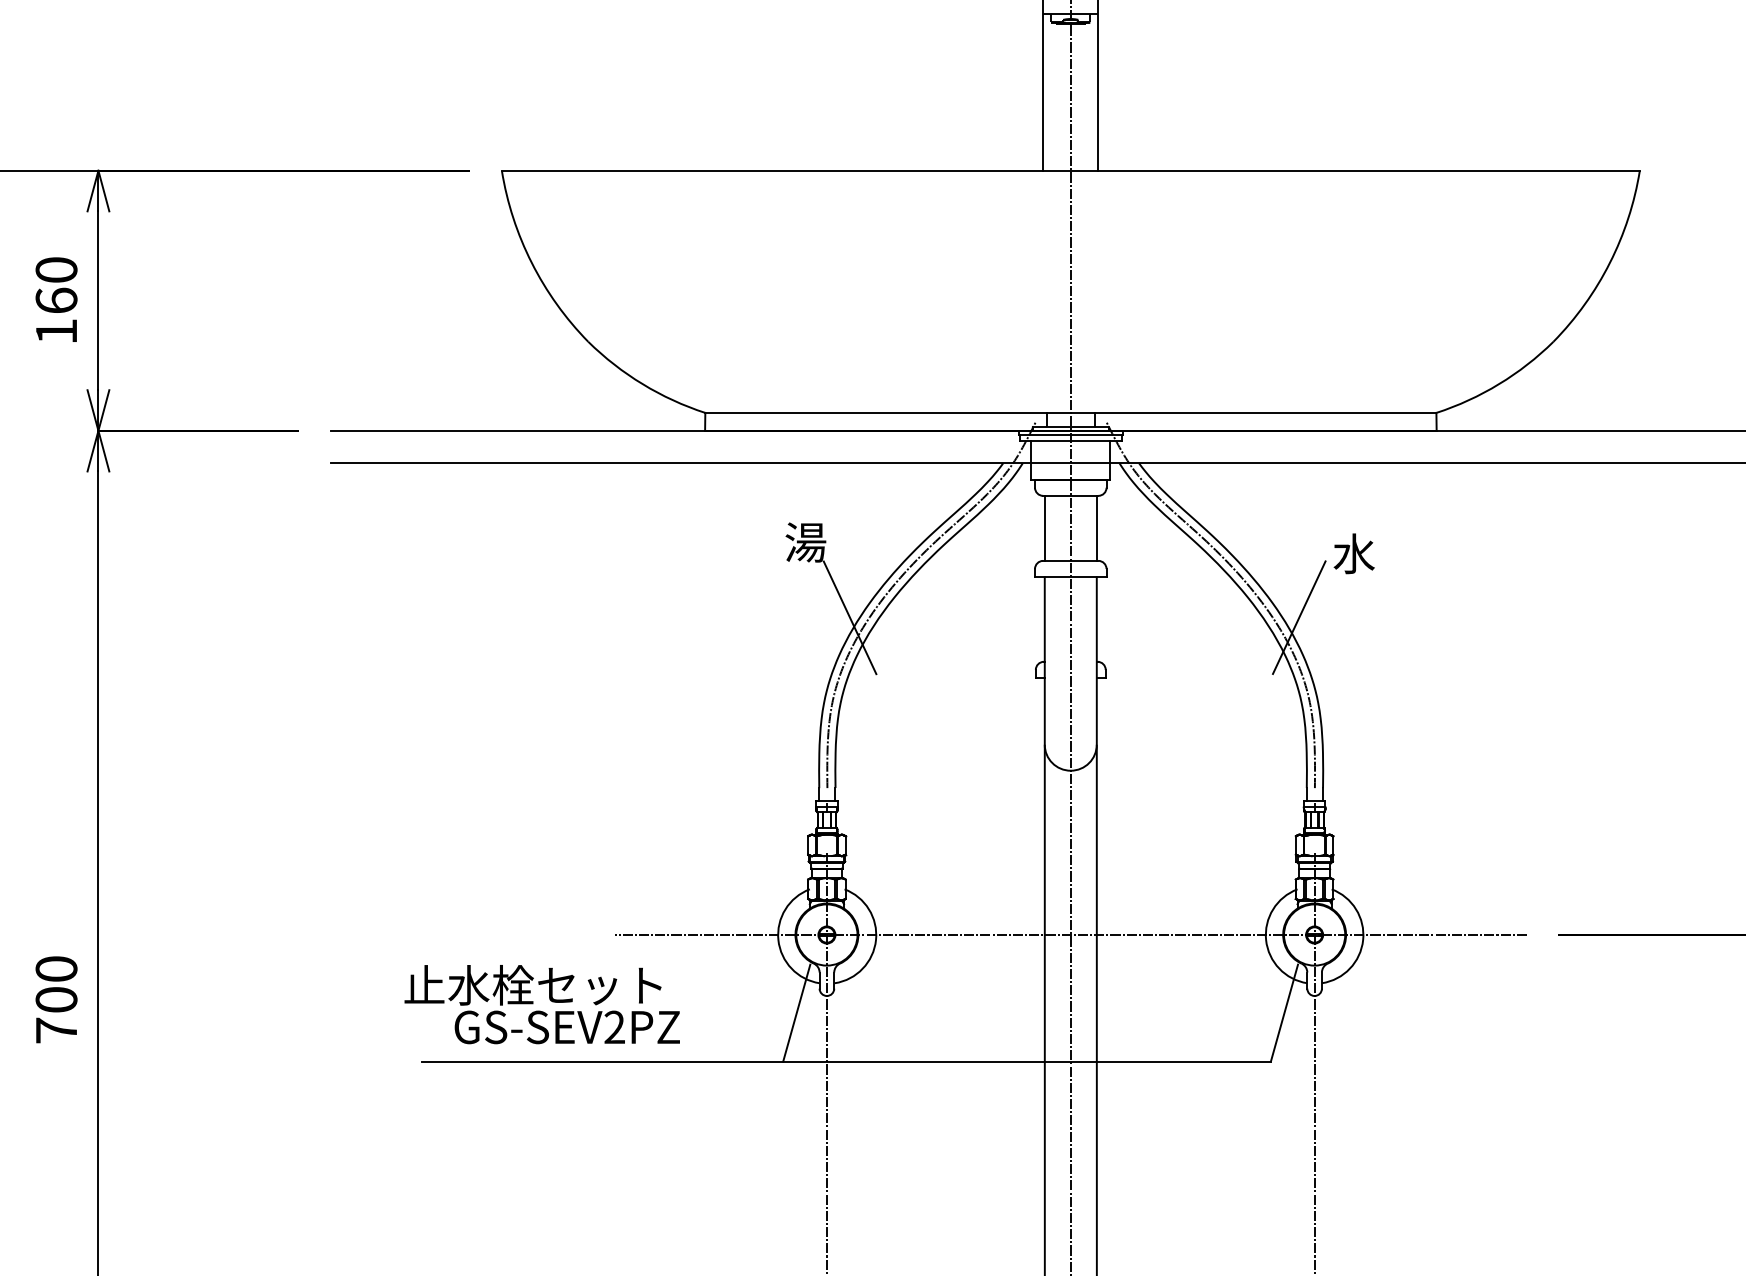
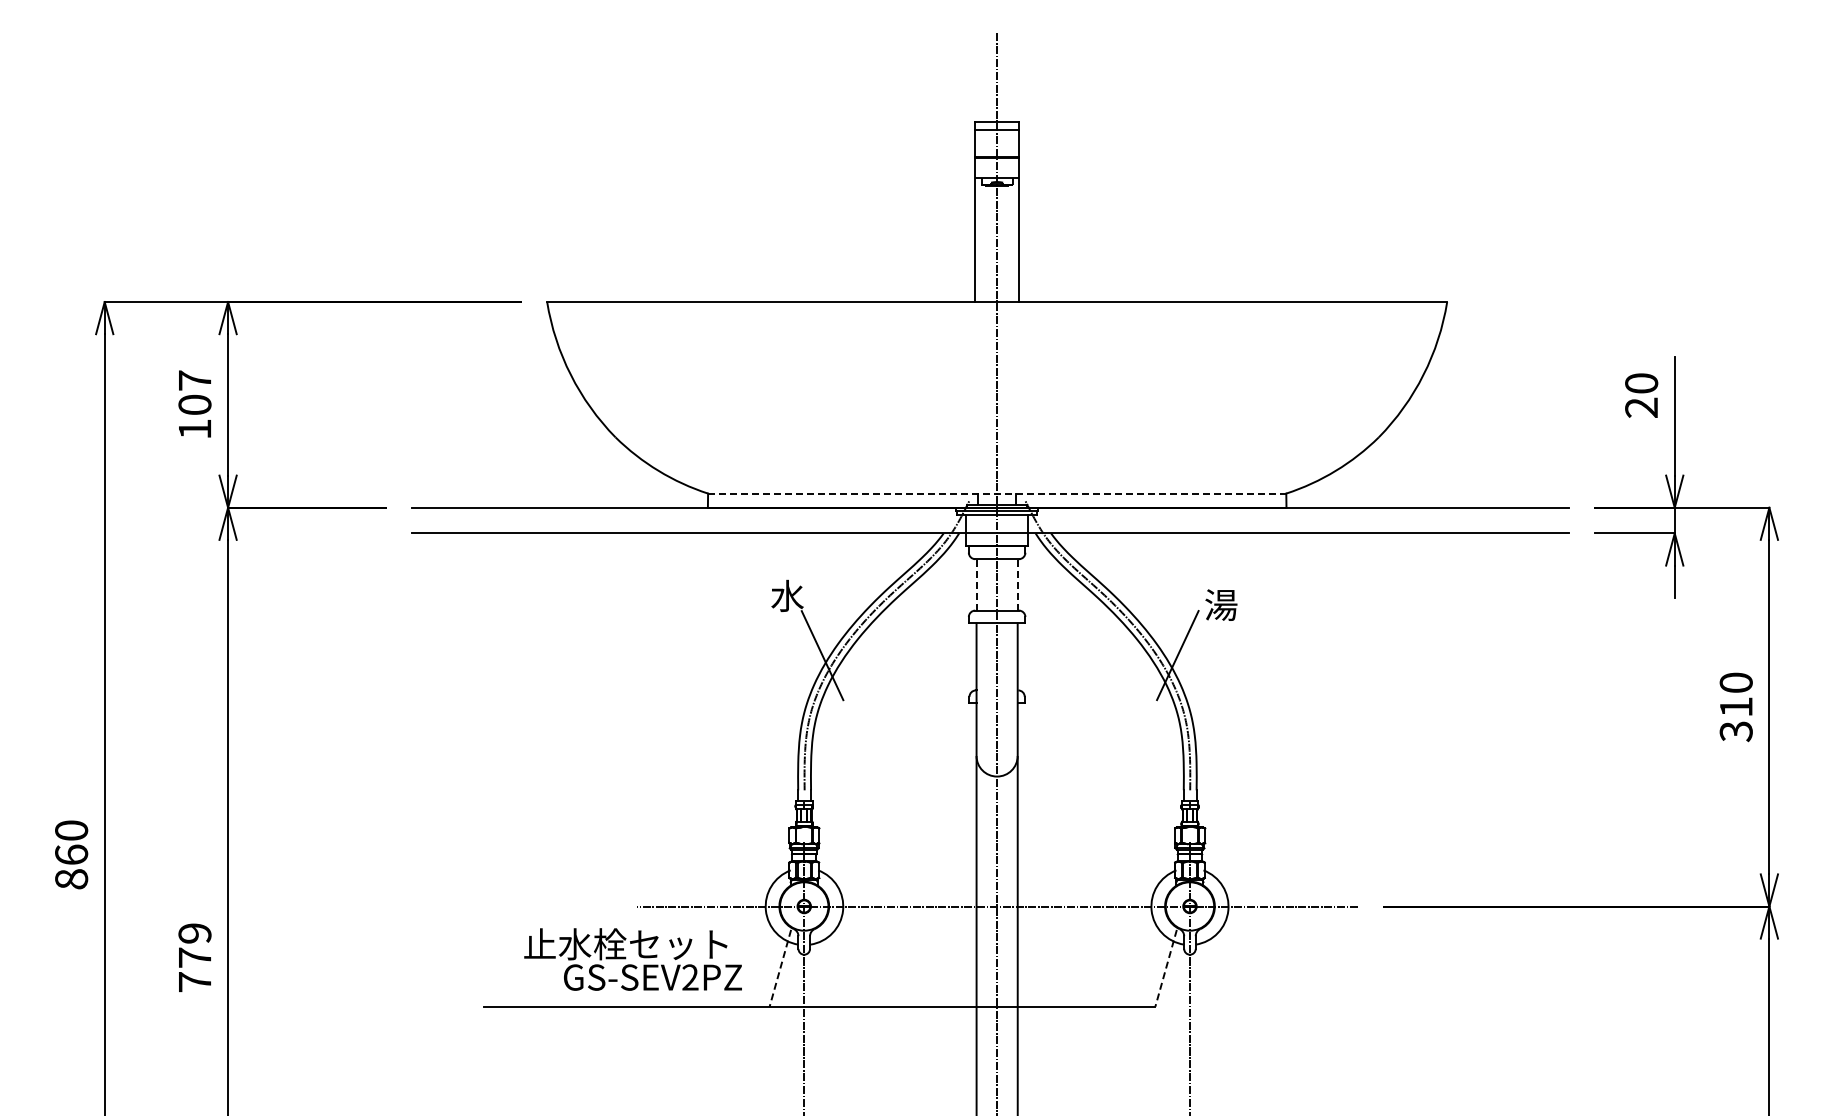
text: (55, 285) -> (194, 392), 160 -> 107
line: (1071, 412) -> (997, 493), solid -> dashed
line: (1044, 527) -> (976, 584), solid -> dashed
line: (1096, 527) -> (1017, 584), solid -> dashed
text: (805, 541) -> (787, 595), 湯 -> 水
text: (1354, 554) -> (1221, 605), 水 -> 湯
text: (55, 984) -> (194, 945), 700 -> 779
text: (541, 1004) -> (632, 959), moved
line: (796, 1013) -> (780, 968), solid -> dashed
line: (1284, 1013) -> (1166, 968), solid -> dashed

